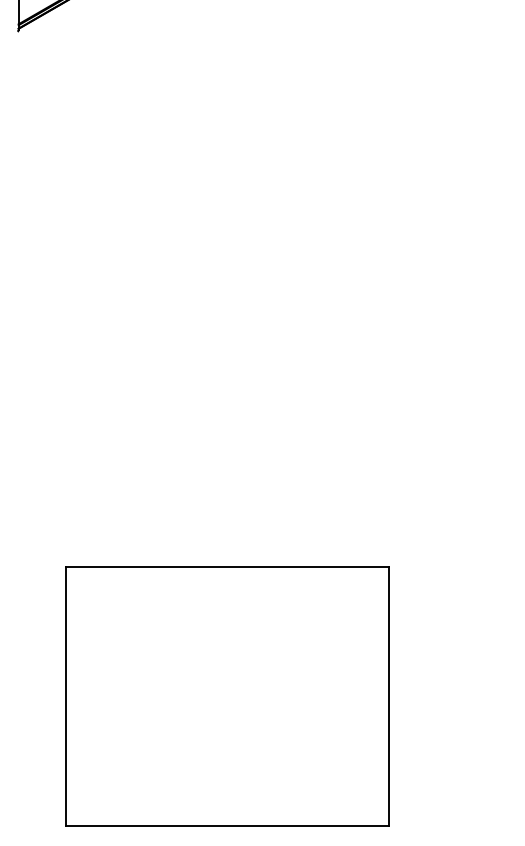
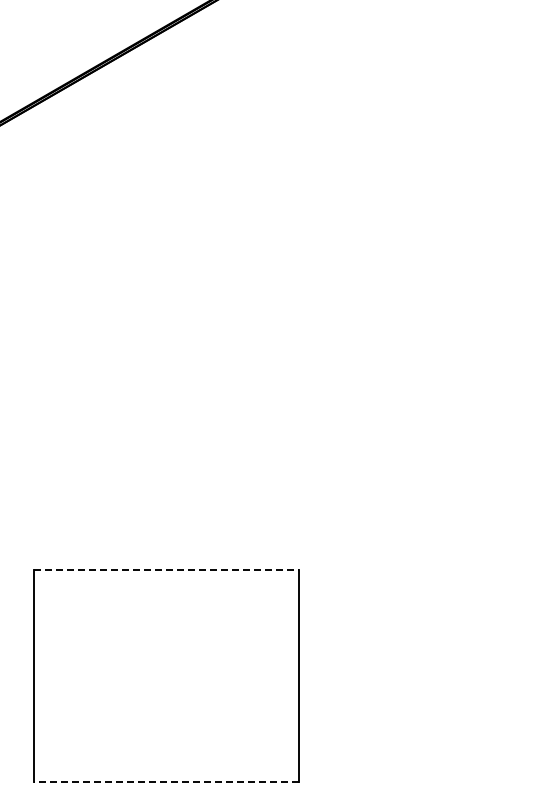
line: (227, 567) -> (166, 570), solid -> dashed
line: (226, 826) -> (165, 782), solid -> dashed

